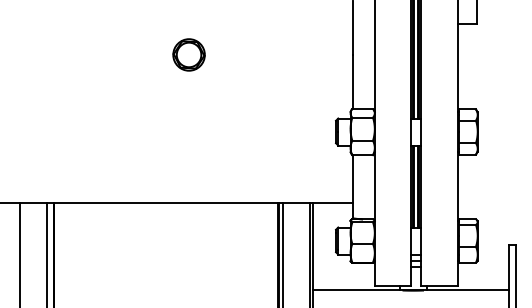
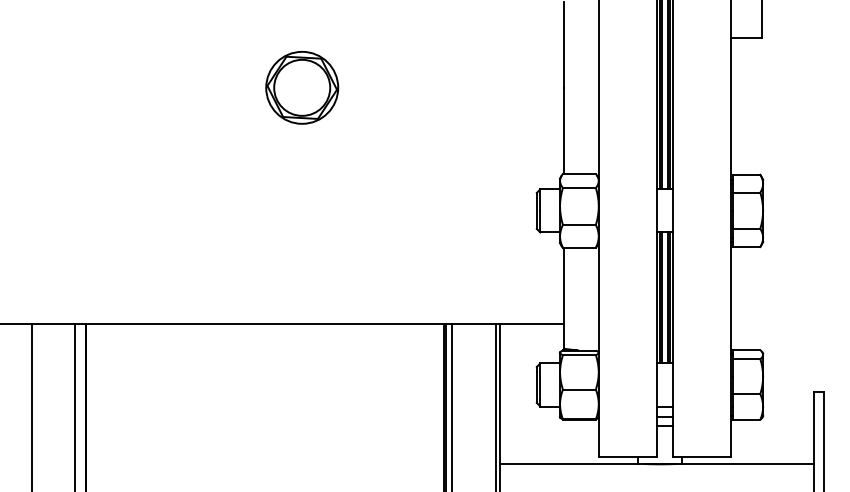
part: (188, 54) -> (301, 87), size x1.43

